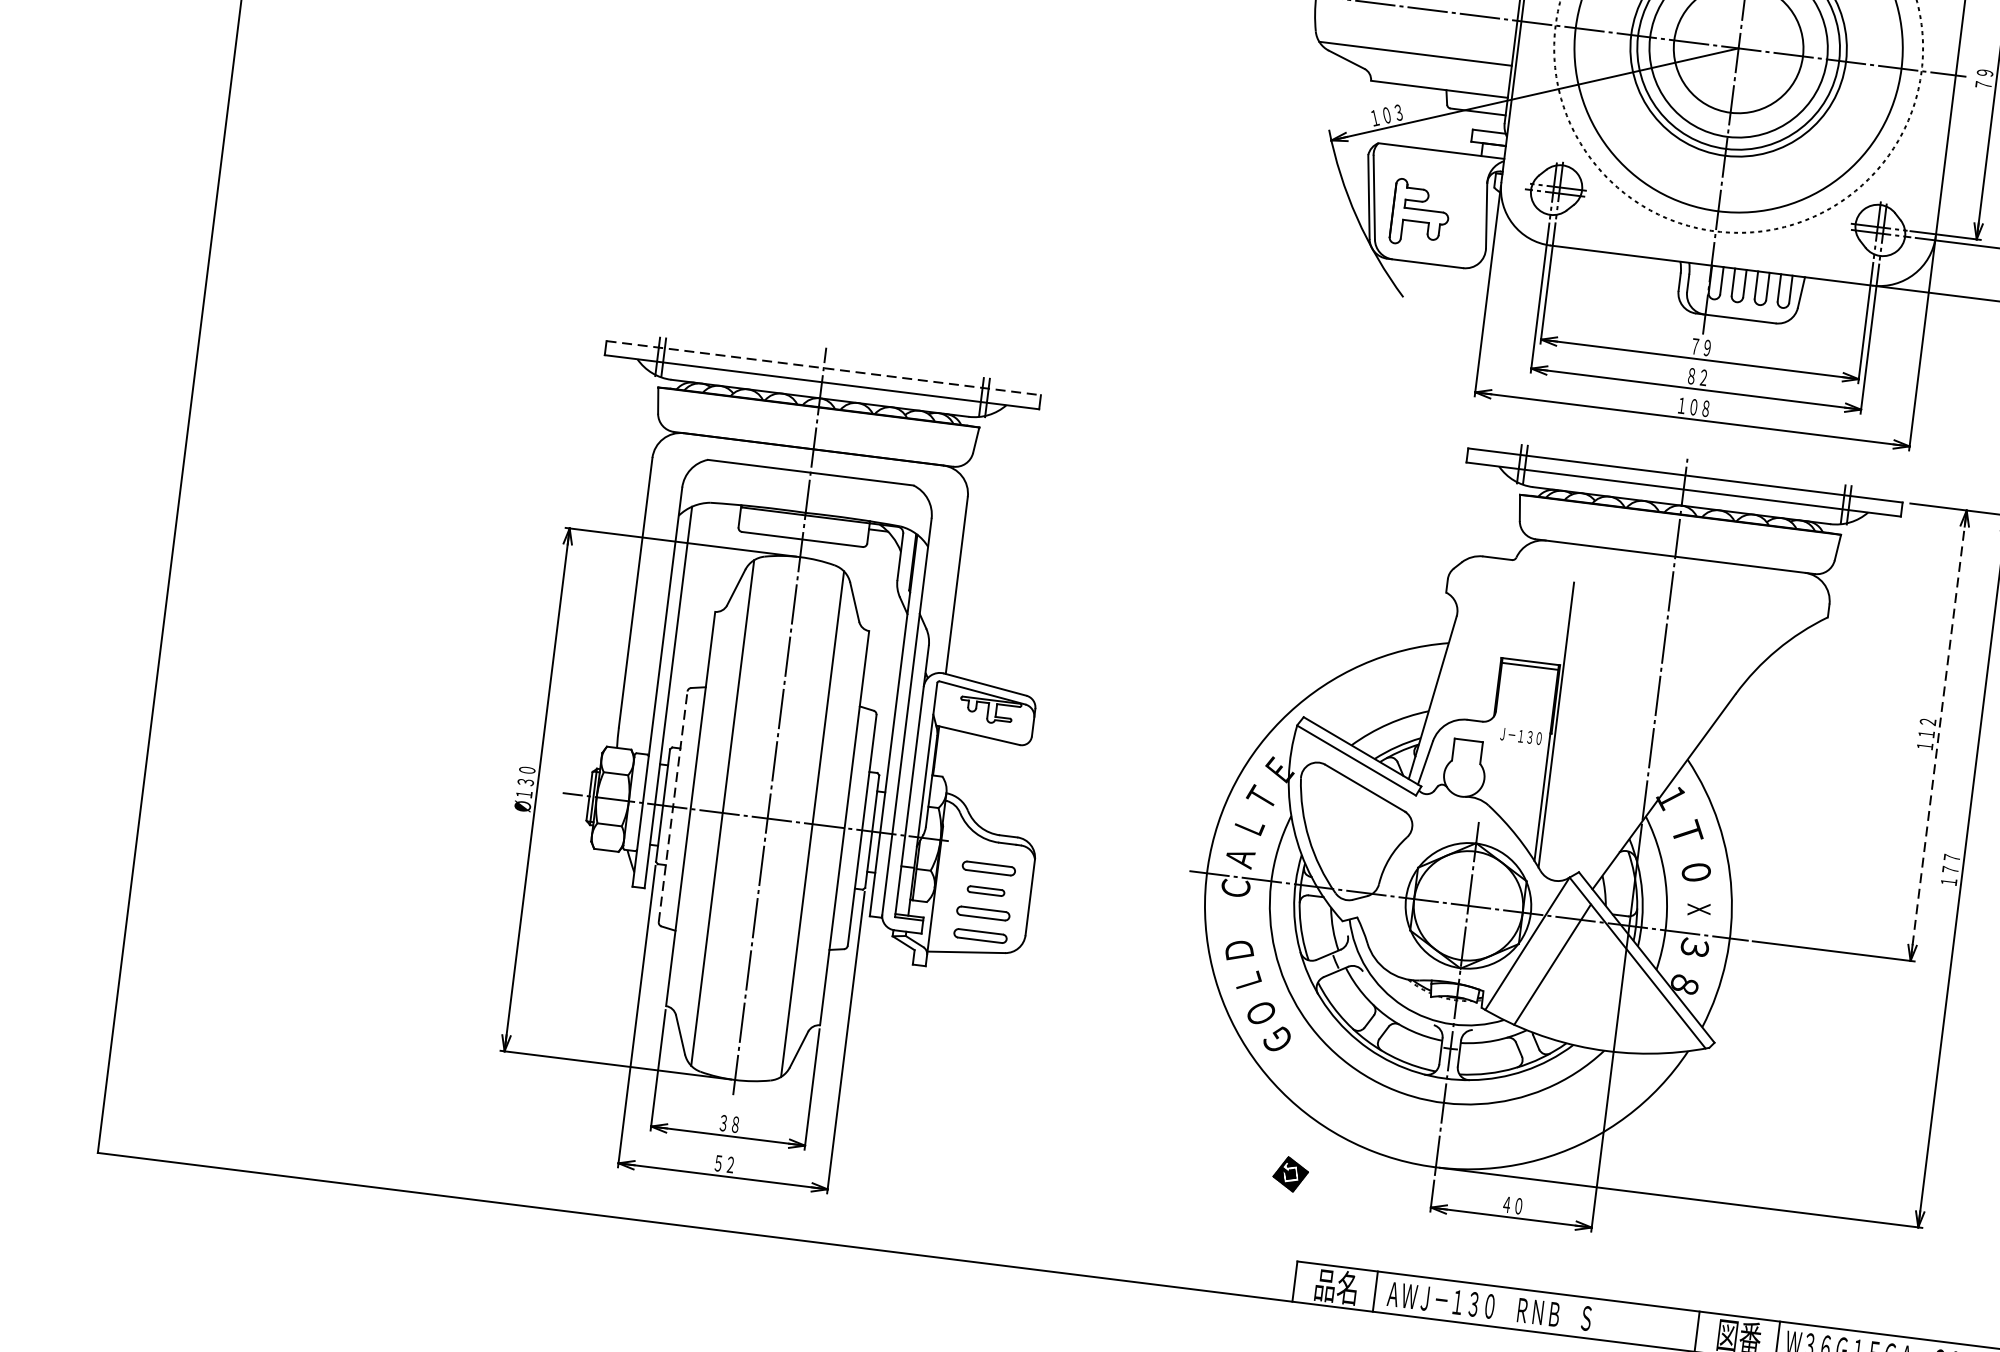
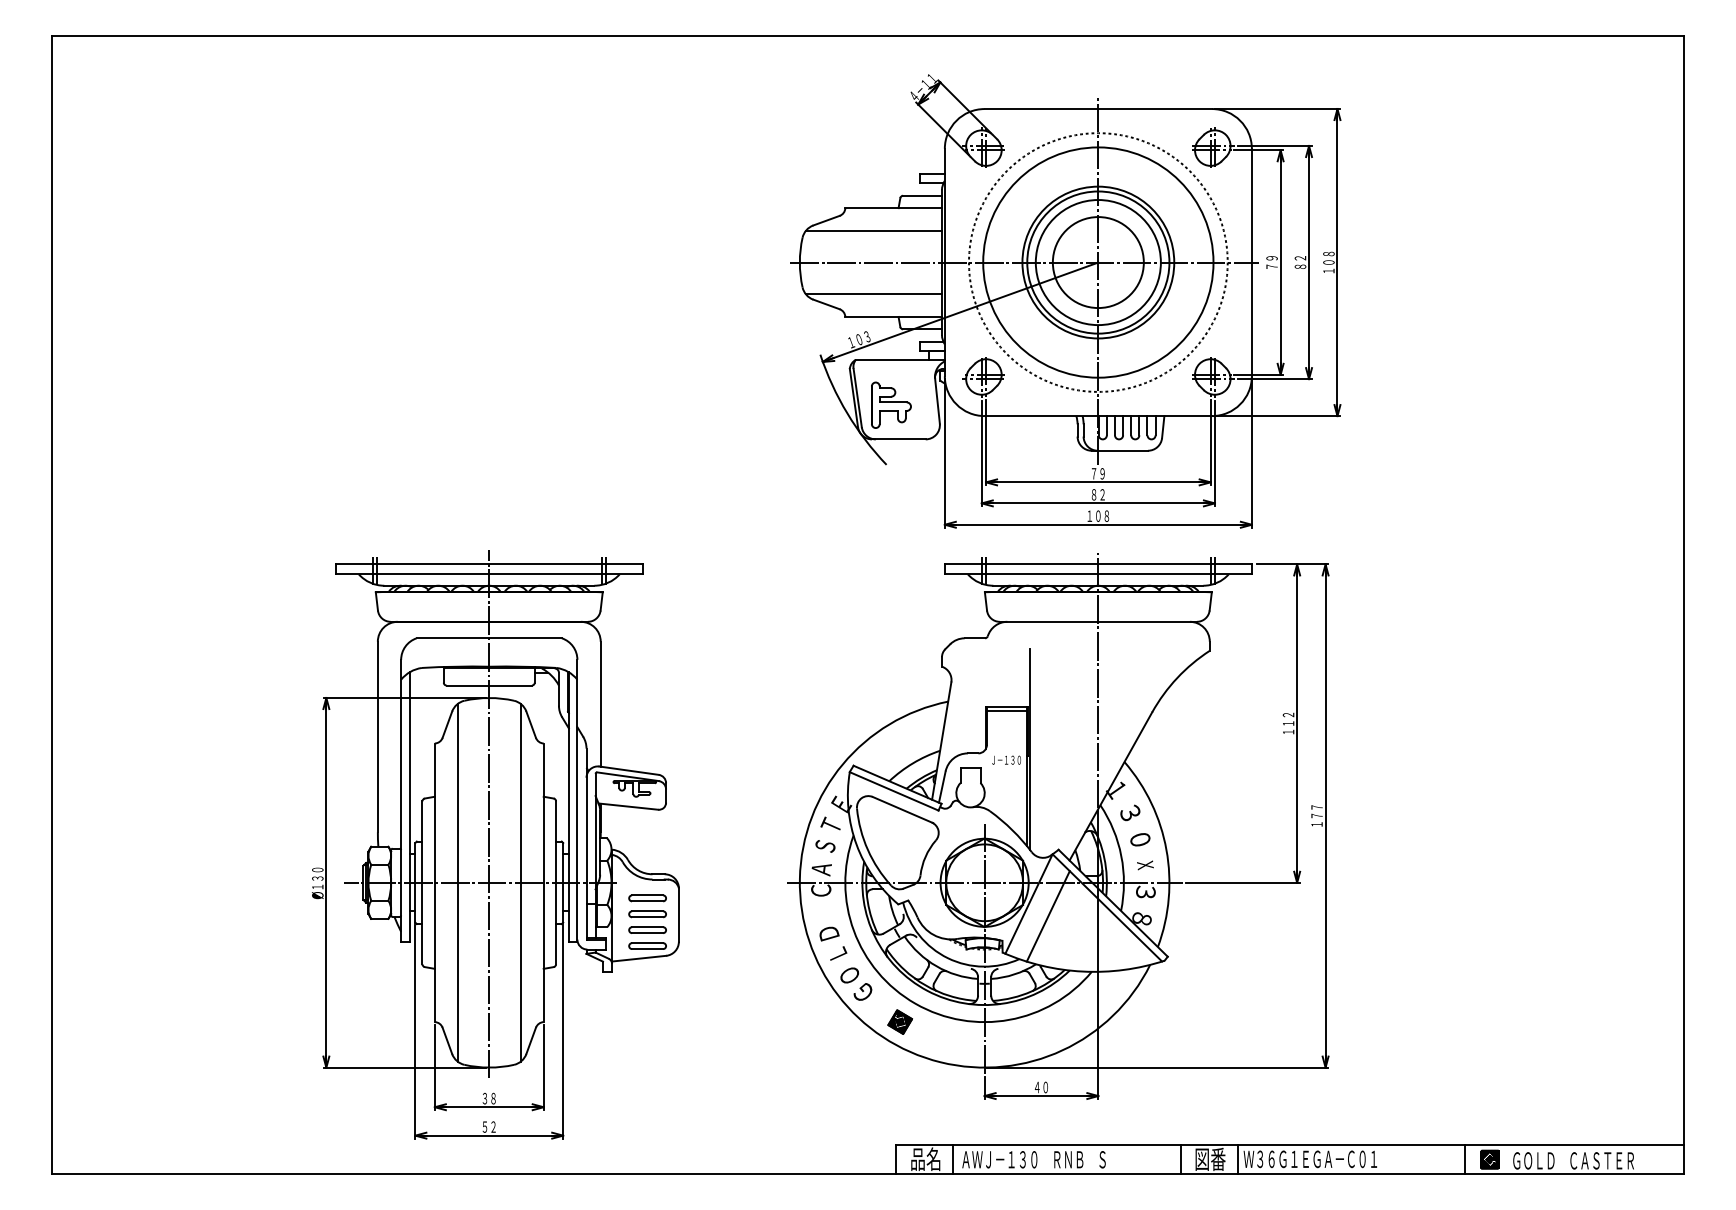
line: (824, 368) -> (489, 564), dashed -> solid
line: (1939, 735) -> (1297, 723), dashed -> solid
line: (673, 806) -> (422, 882), dashed -> solid
text: (1249, 826) -> (825, 846), Ｌ -> Ｓ
text: (1688, 830) -> (1131, 811), Ｔ -> ３
part: (985, 891) -> (647, 914), size x1.43
part: (1289, 1173) -> (899, 1021), moved

